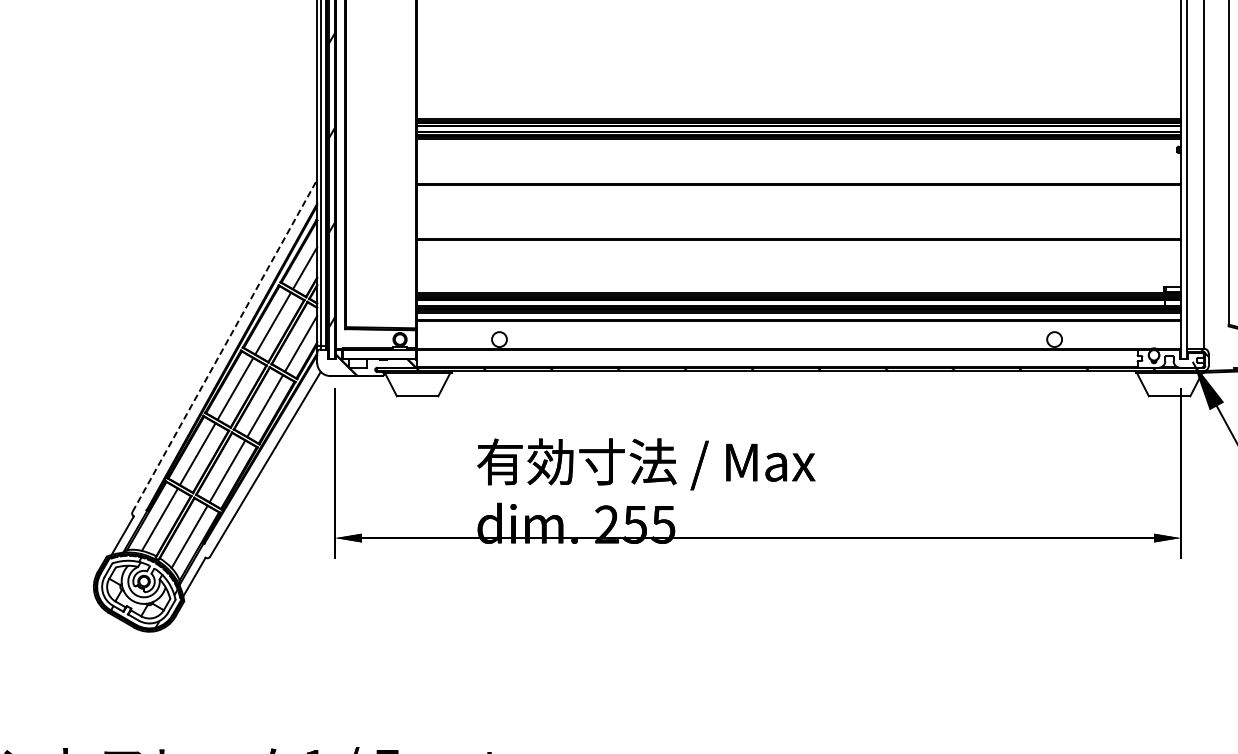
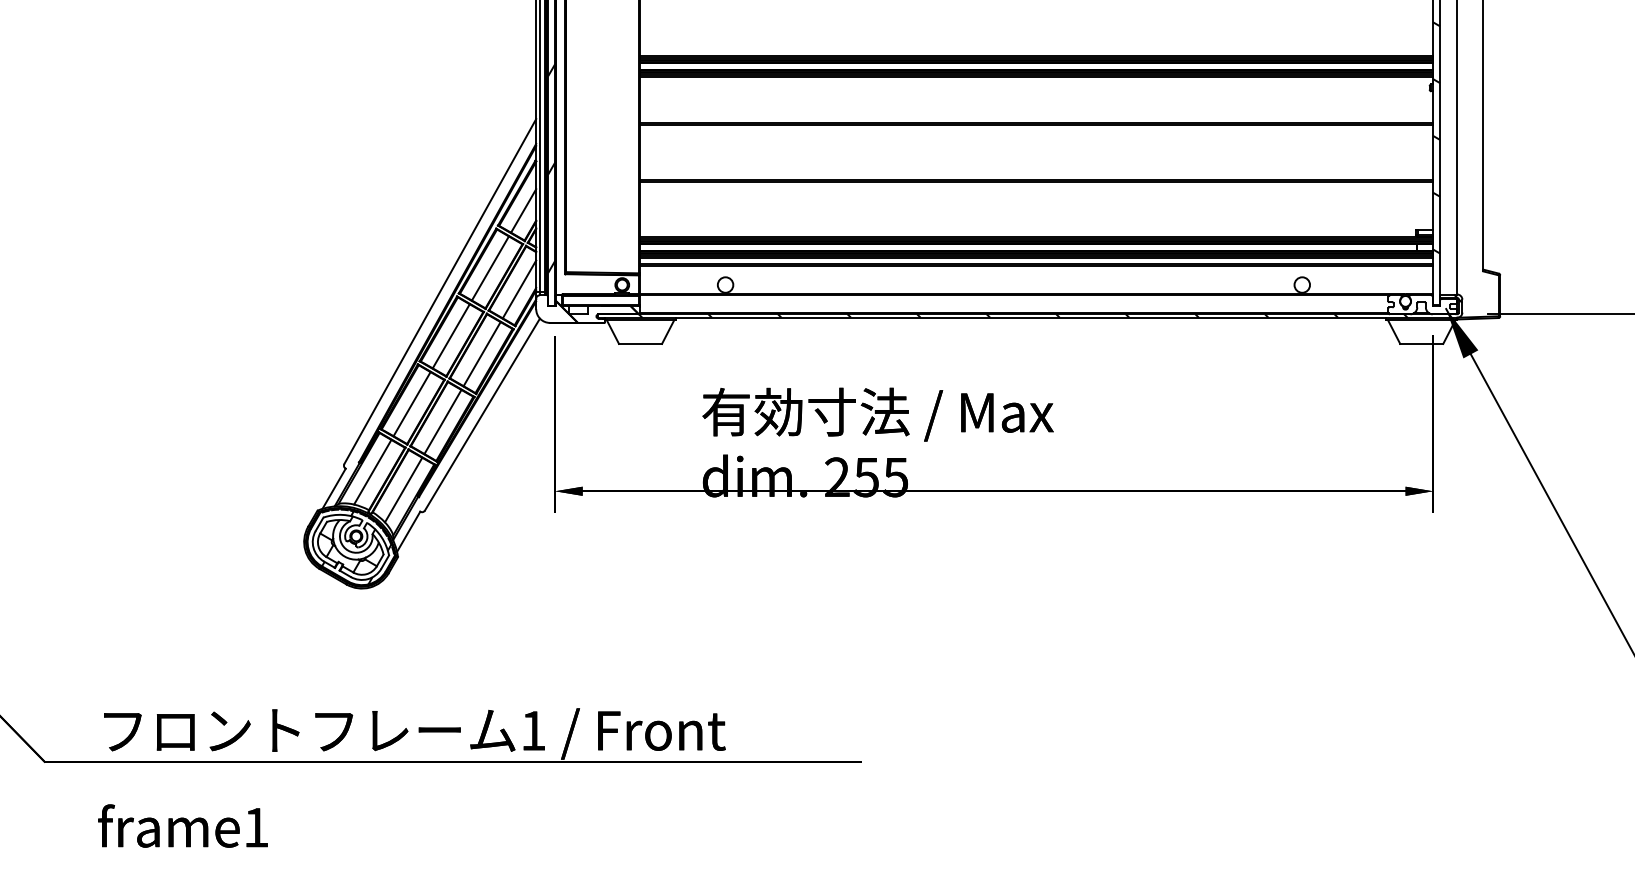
hatch: (1183, 197) -> (1436, 137), added
line: (225, 345) -> (440, 291), dashed -> solid

